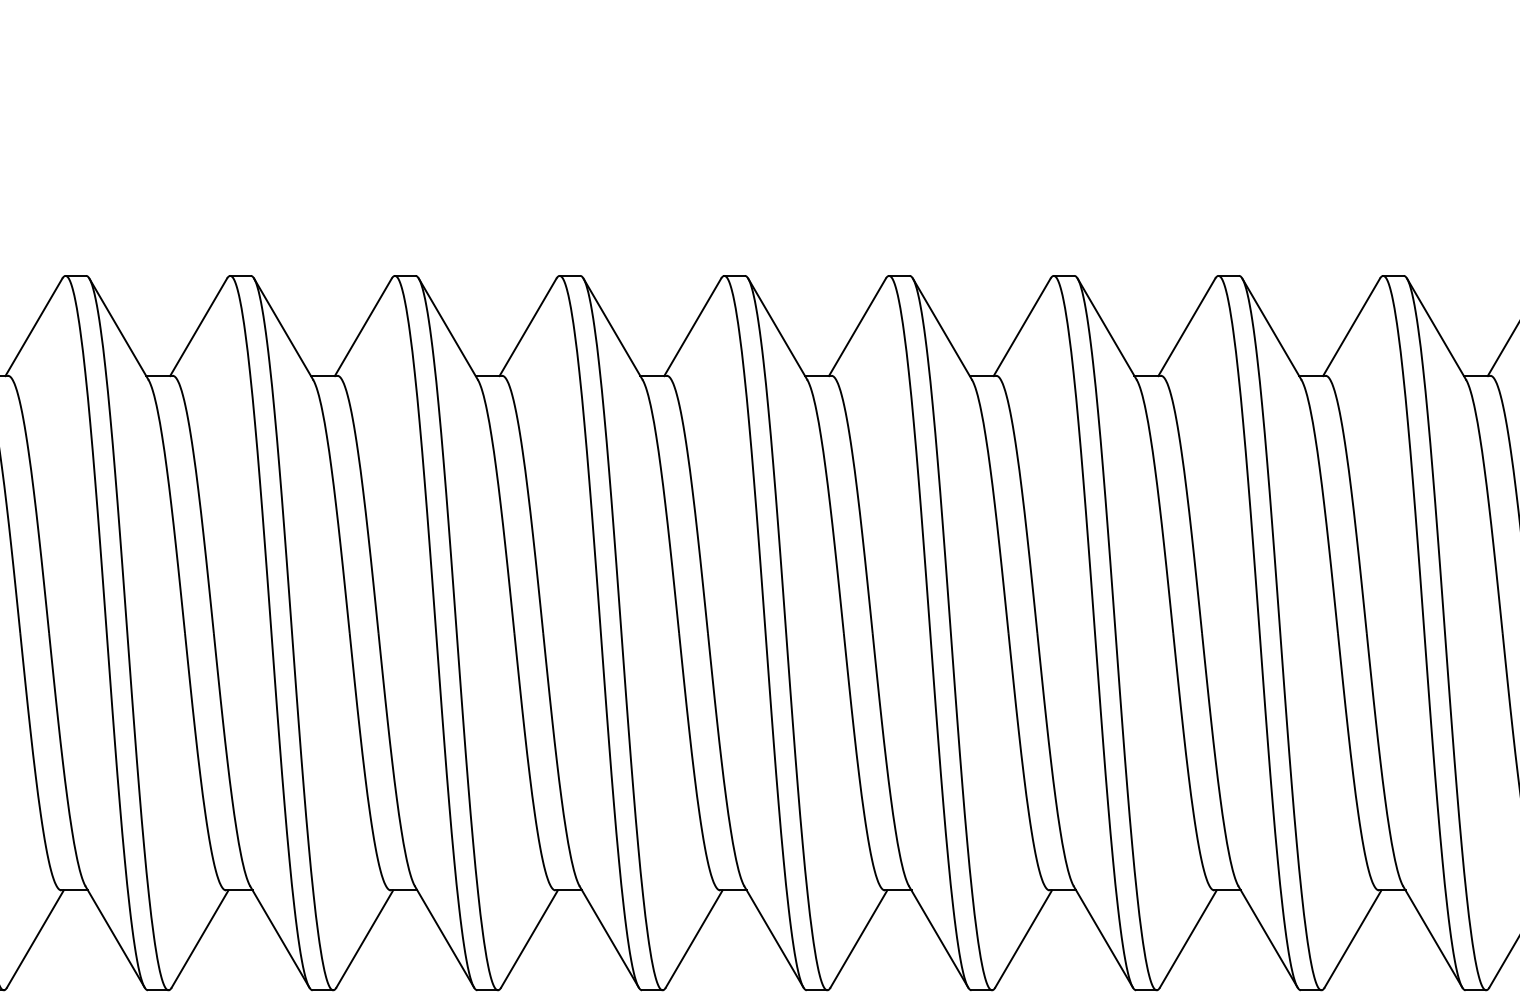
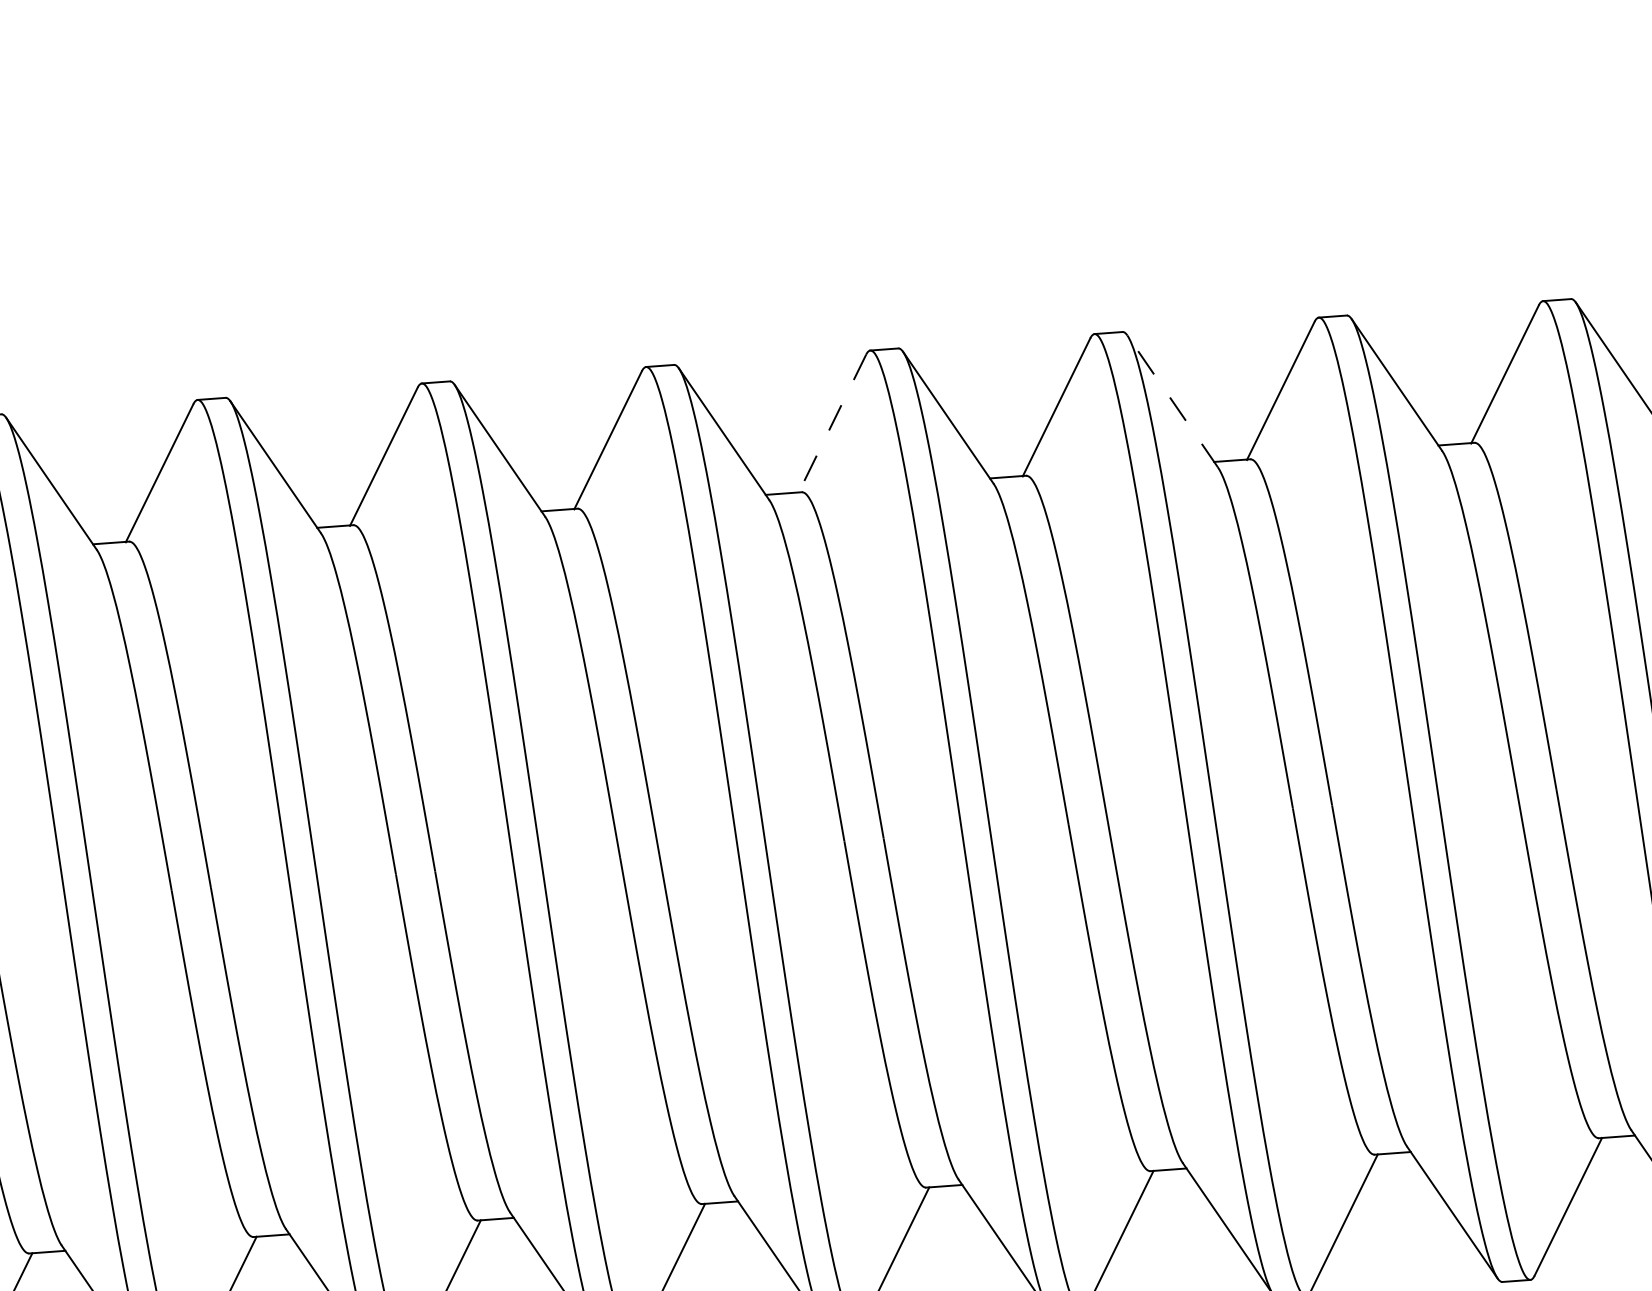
line: (692, 327) -> (832, 423), solid -> dashed
line: (942, 328) -> (1172, 400), solid -> dashed

